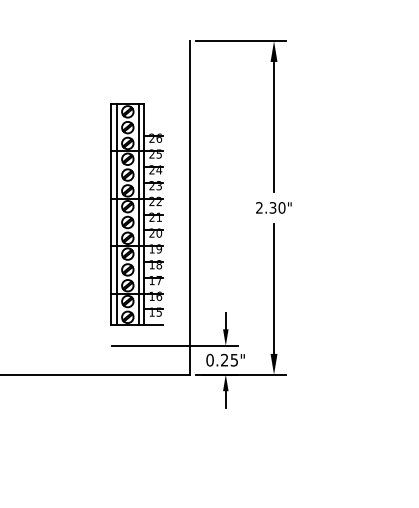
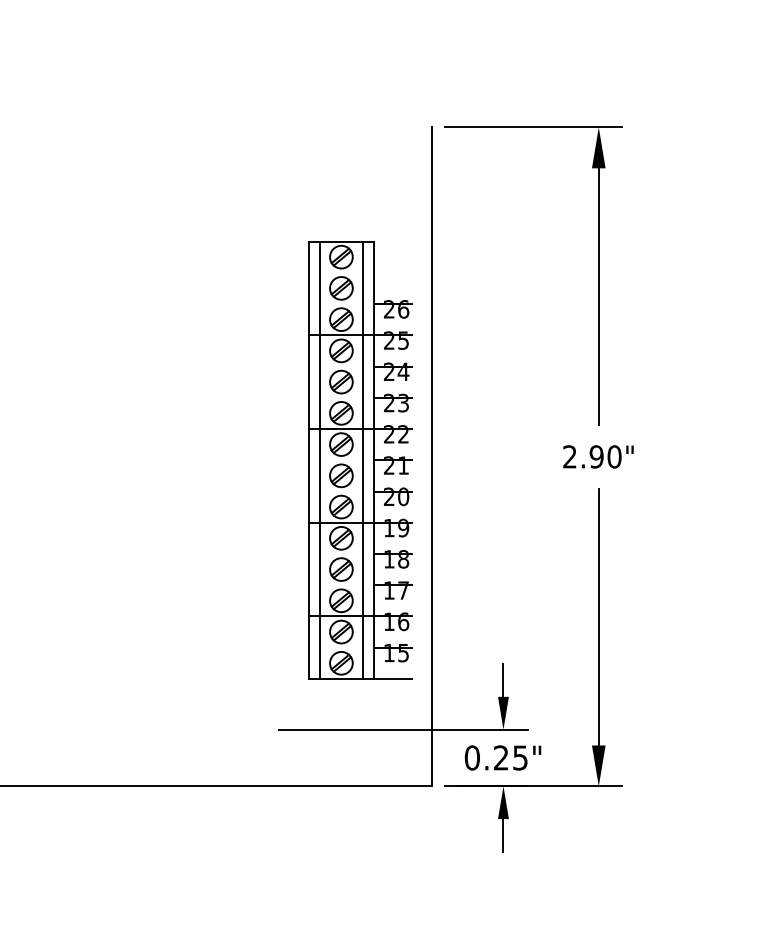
text: (272, 207) -> (595, 456), 2.30" -> 2.90"
part: (136, 214) -> (358, 460), moved

